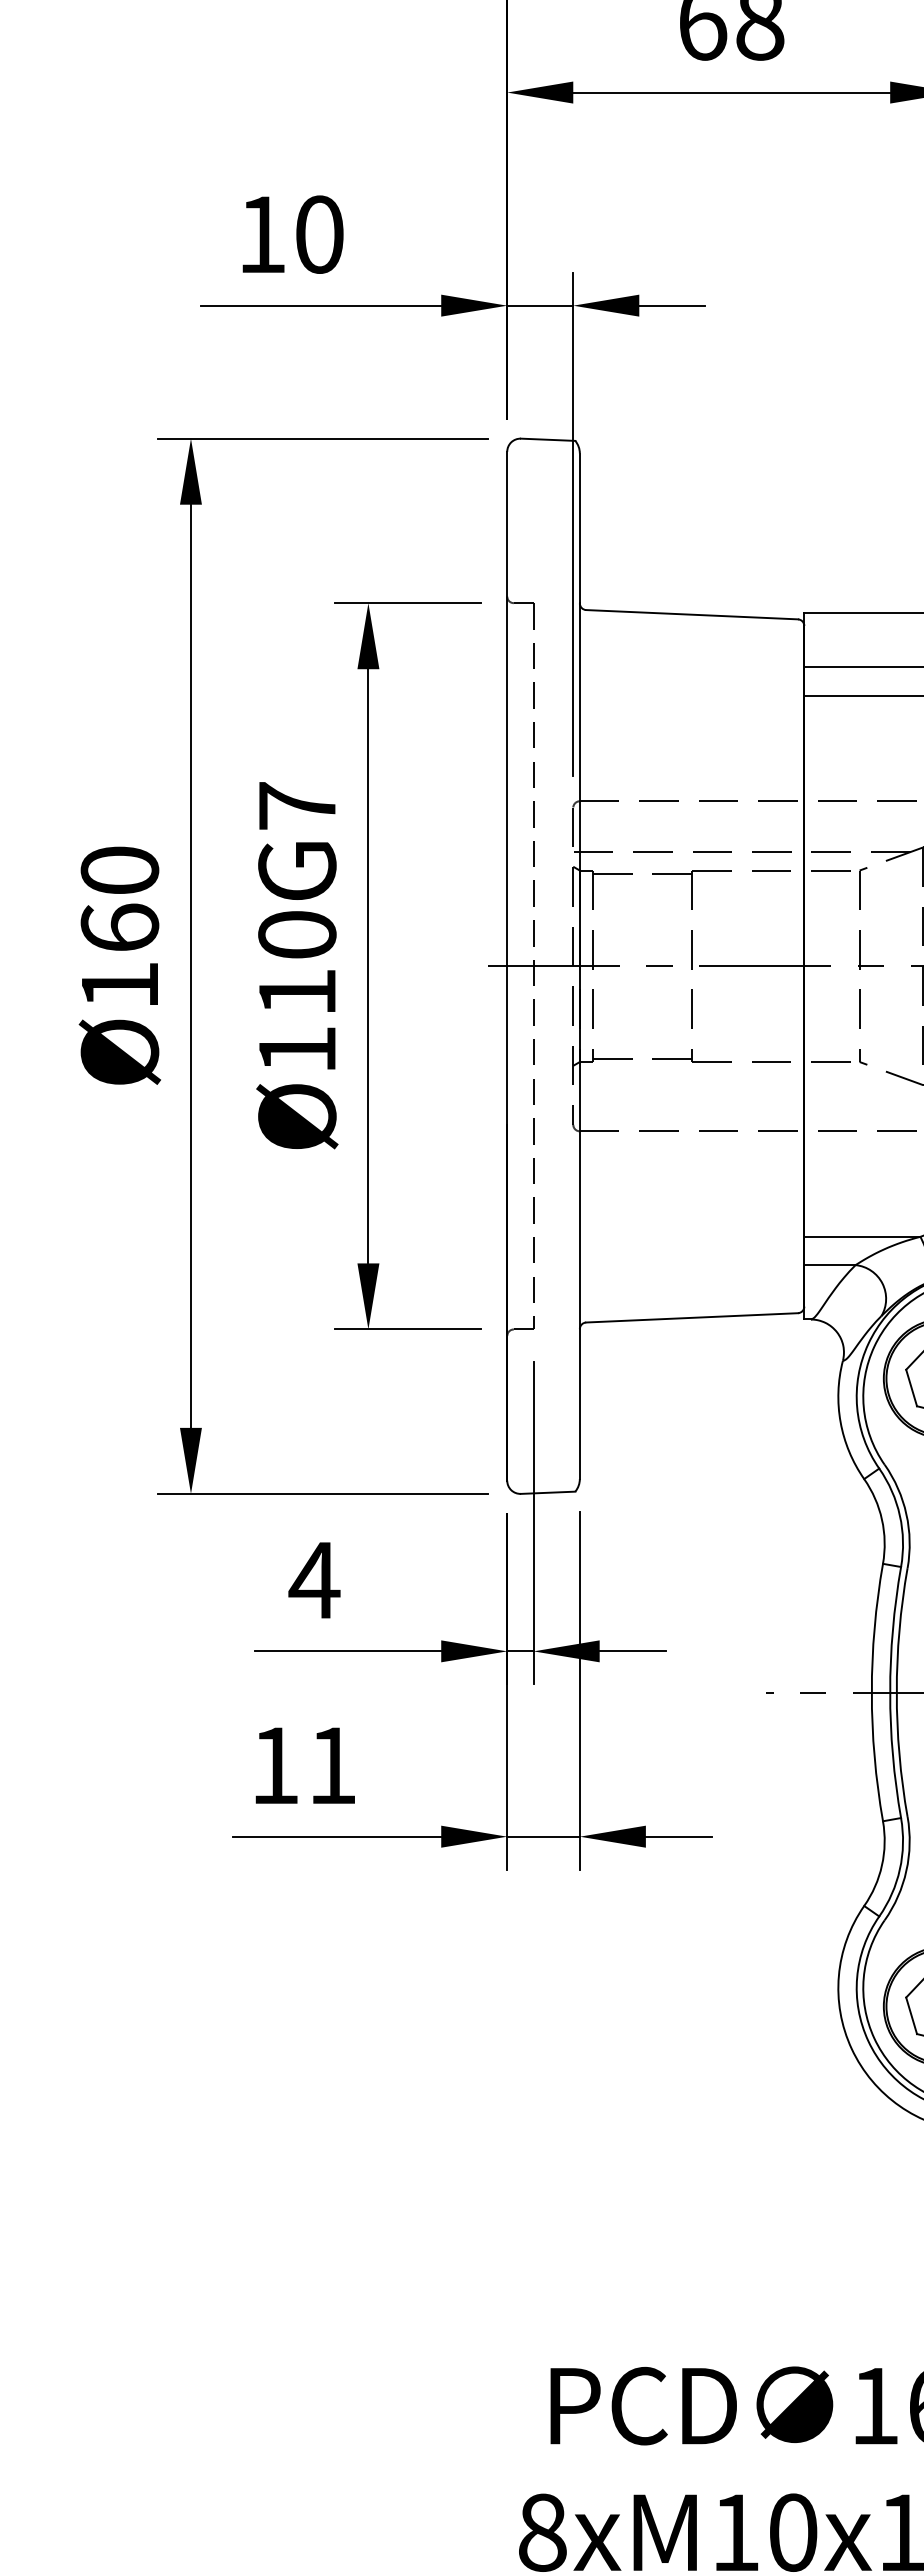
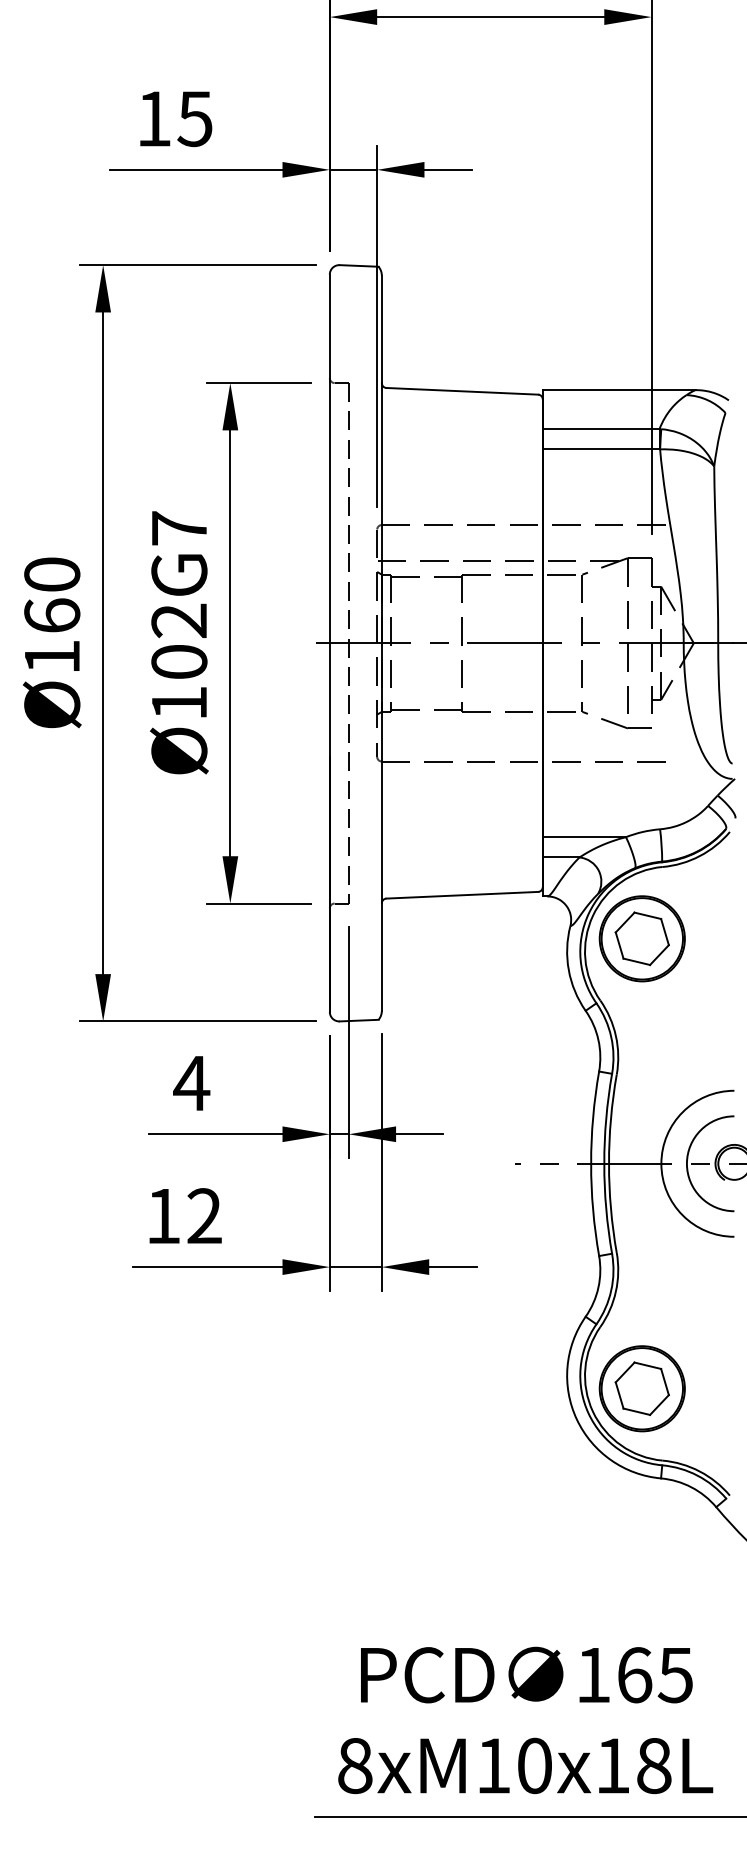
text: (318, 234) -> (194, 118), 10 -> 15
text: (297, 962) -> (179, 640), Ø110G7 -> Ø102G7
text: (332, 1764) -> (204, 1215), 11 -> 12

